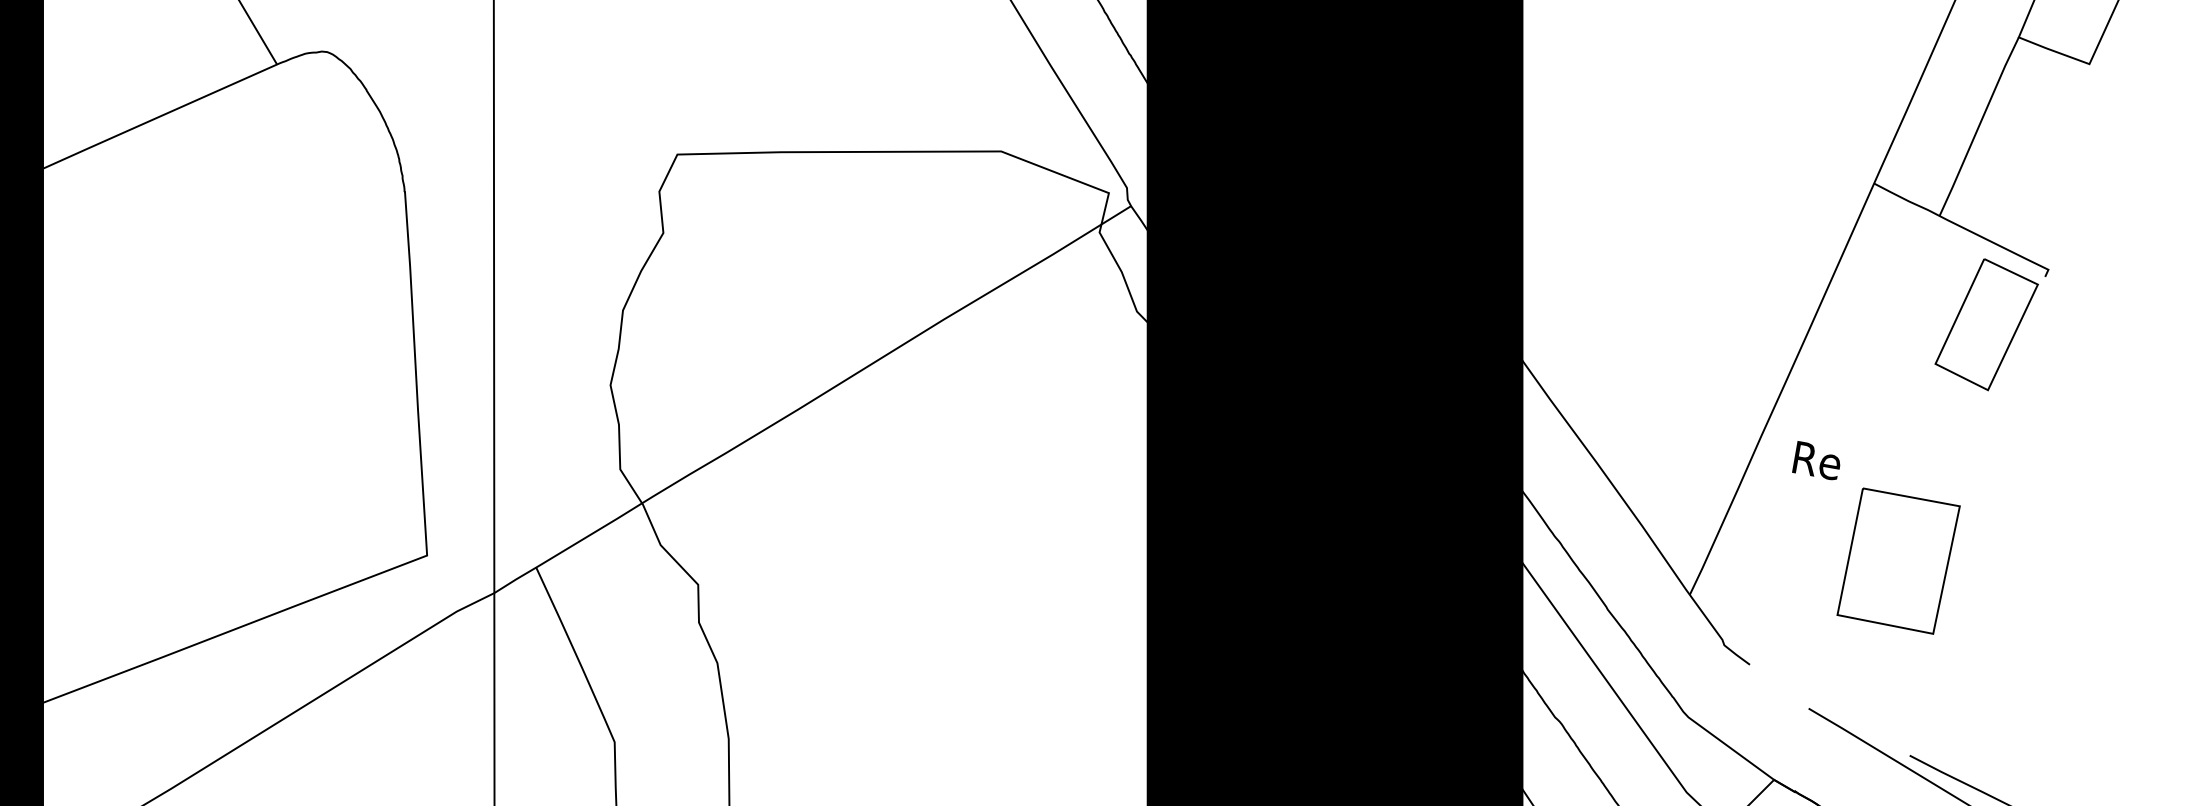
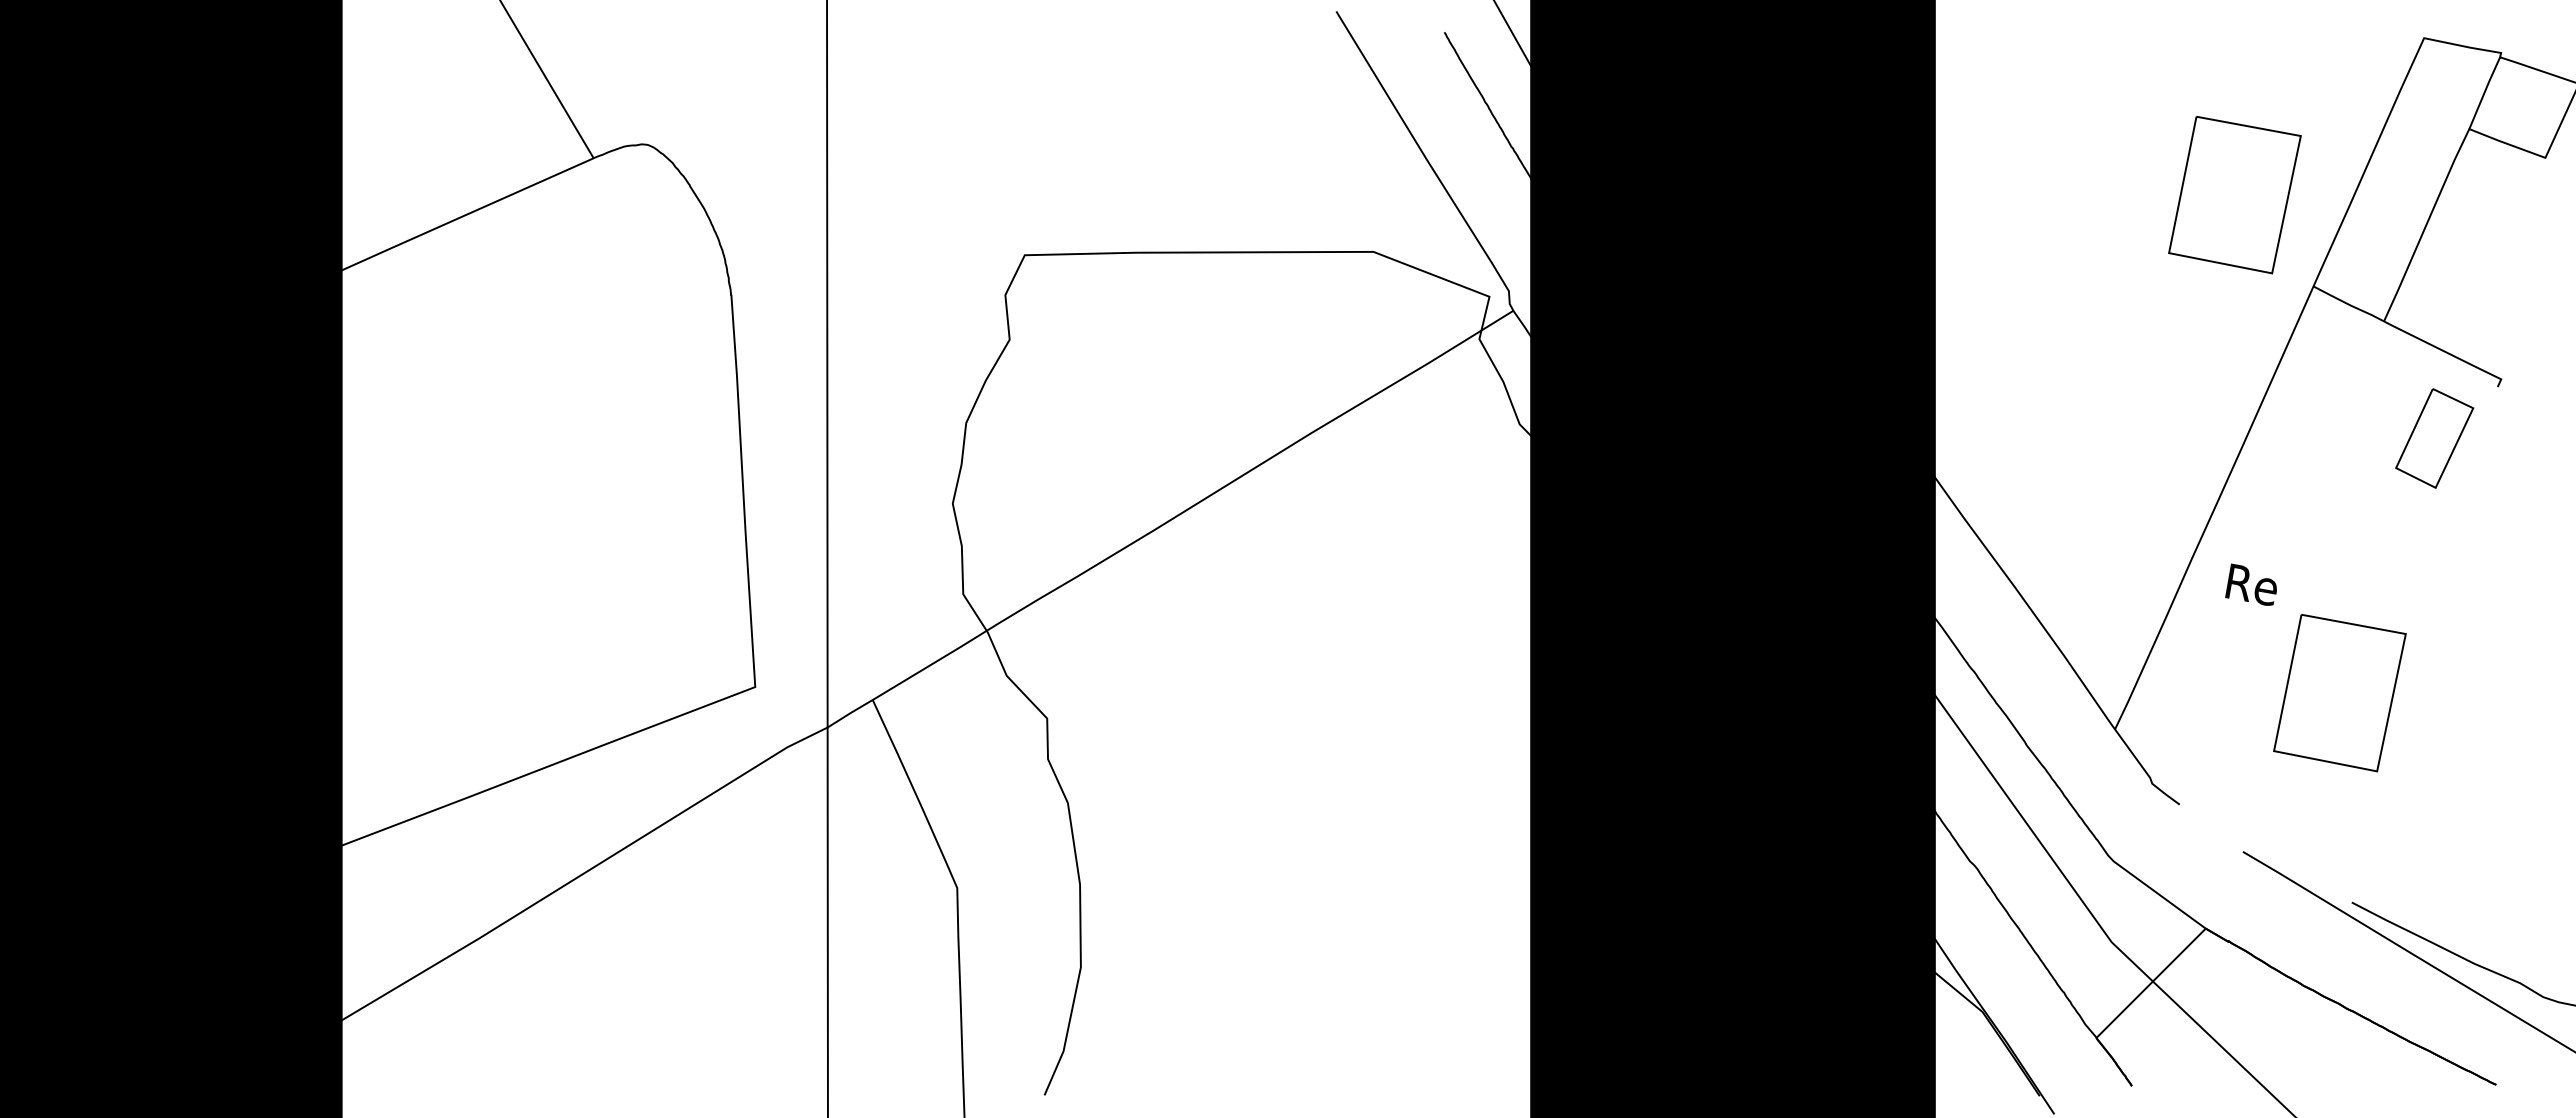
part: (1800, 99) -> (2234, 195), added
part: (1986, 324) -> (2434, 438), size x0.7

